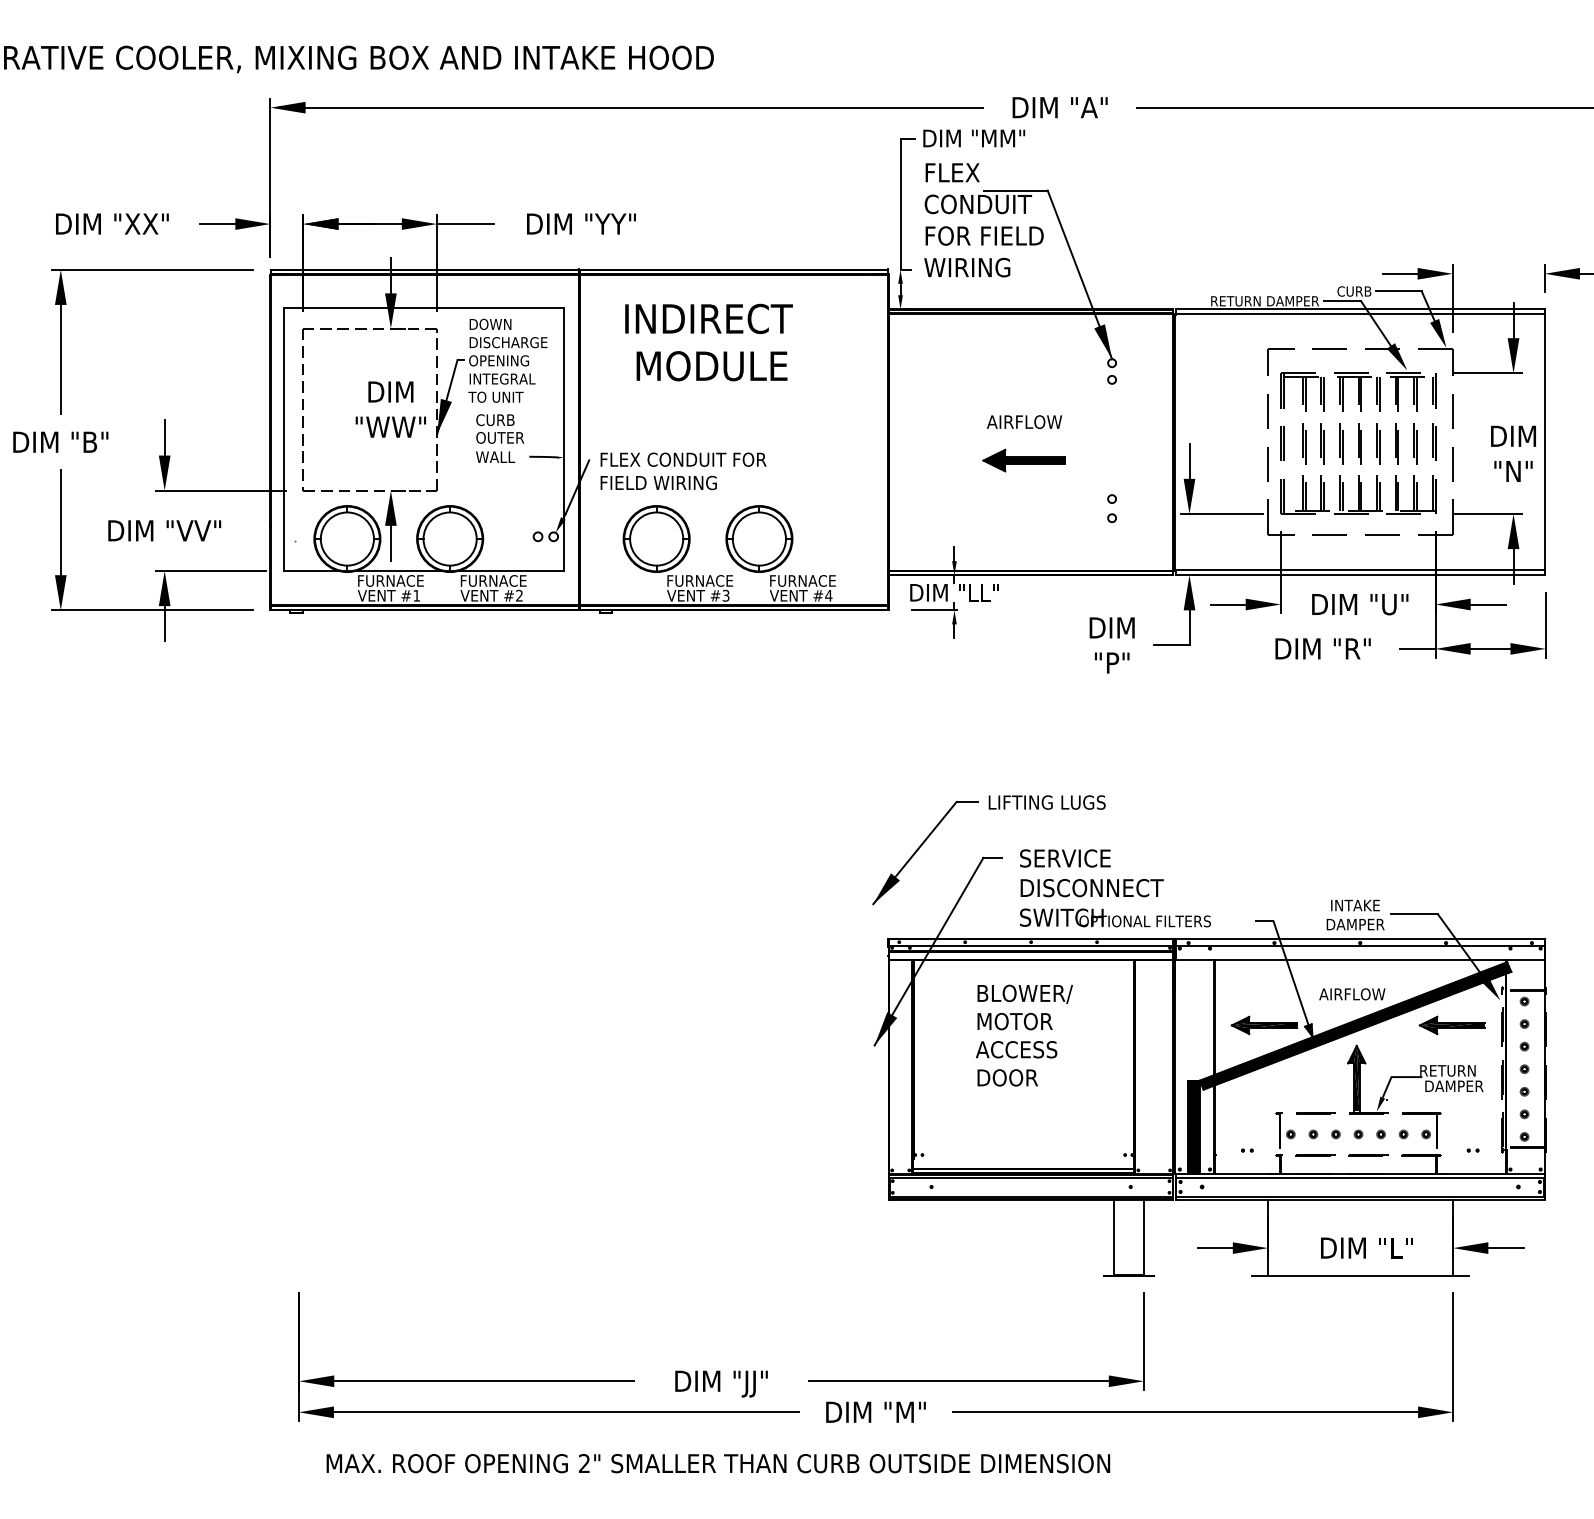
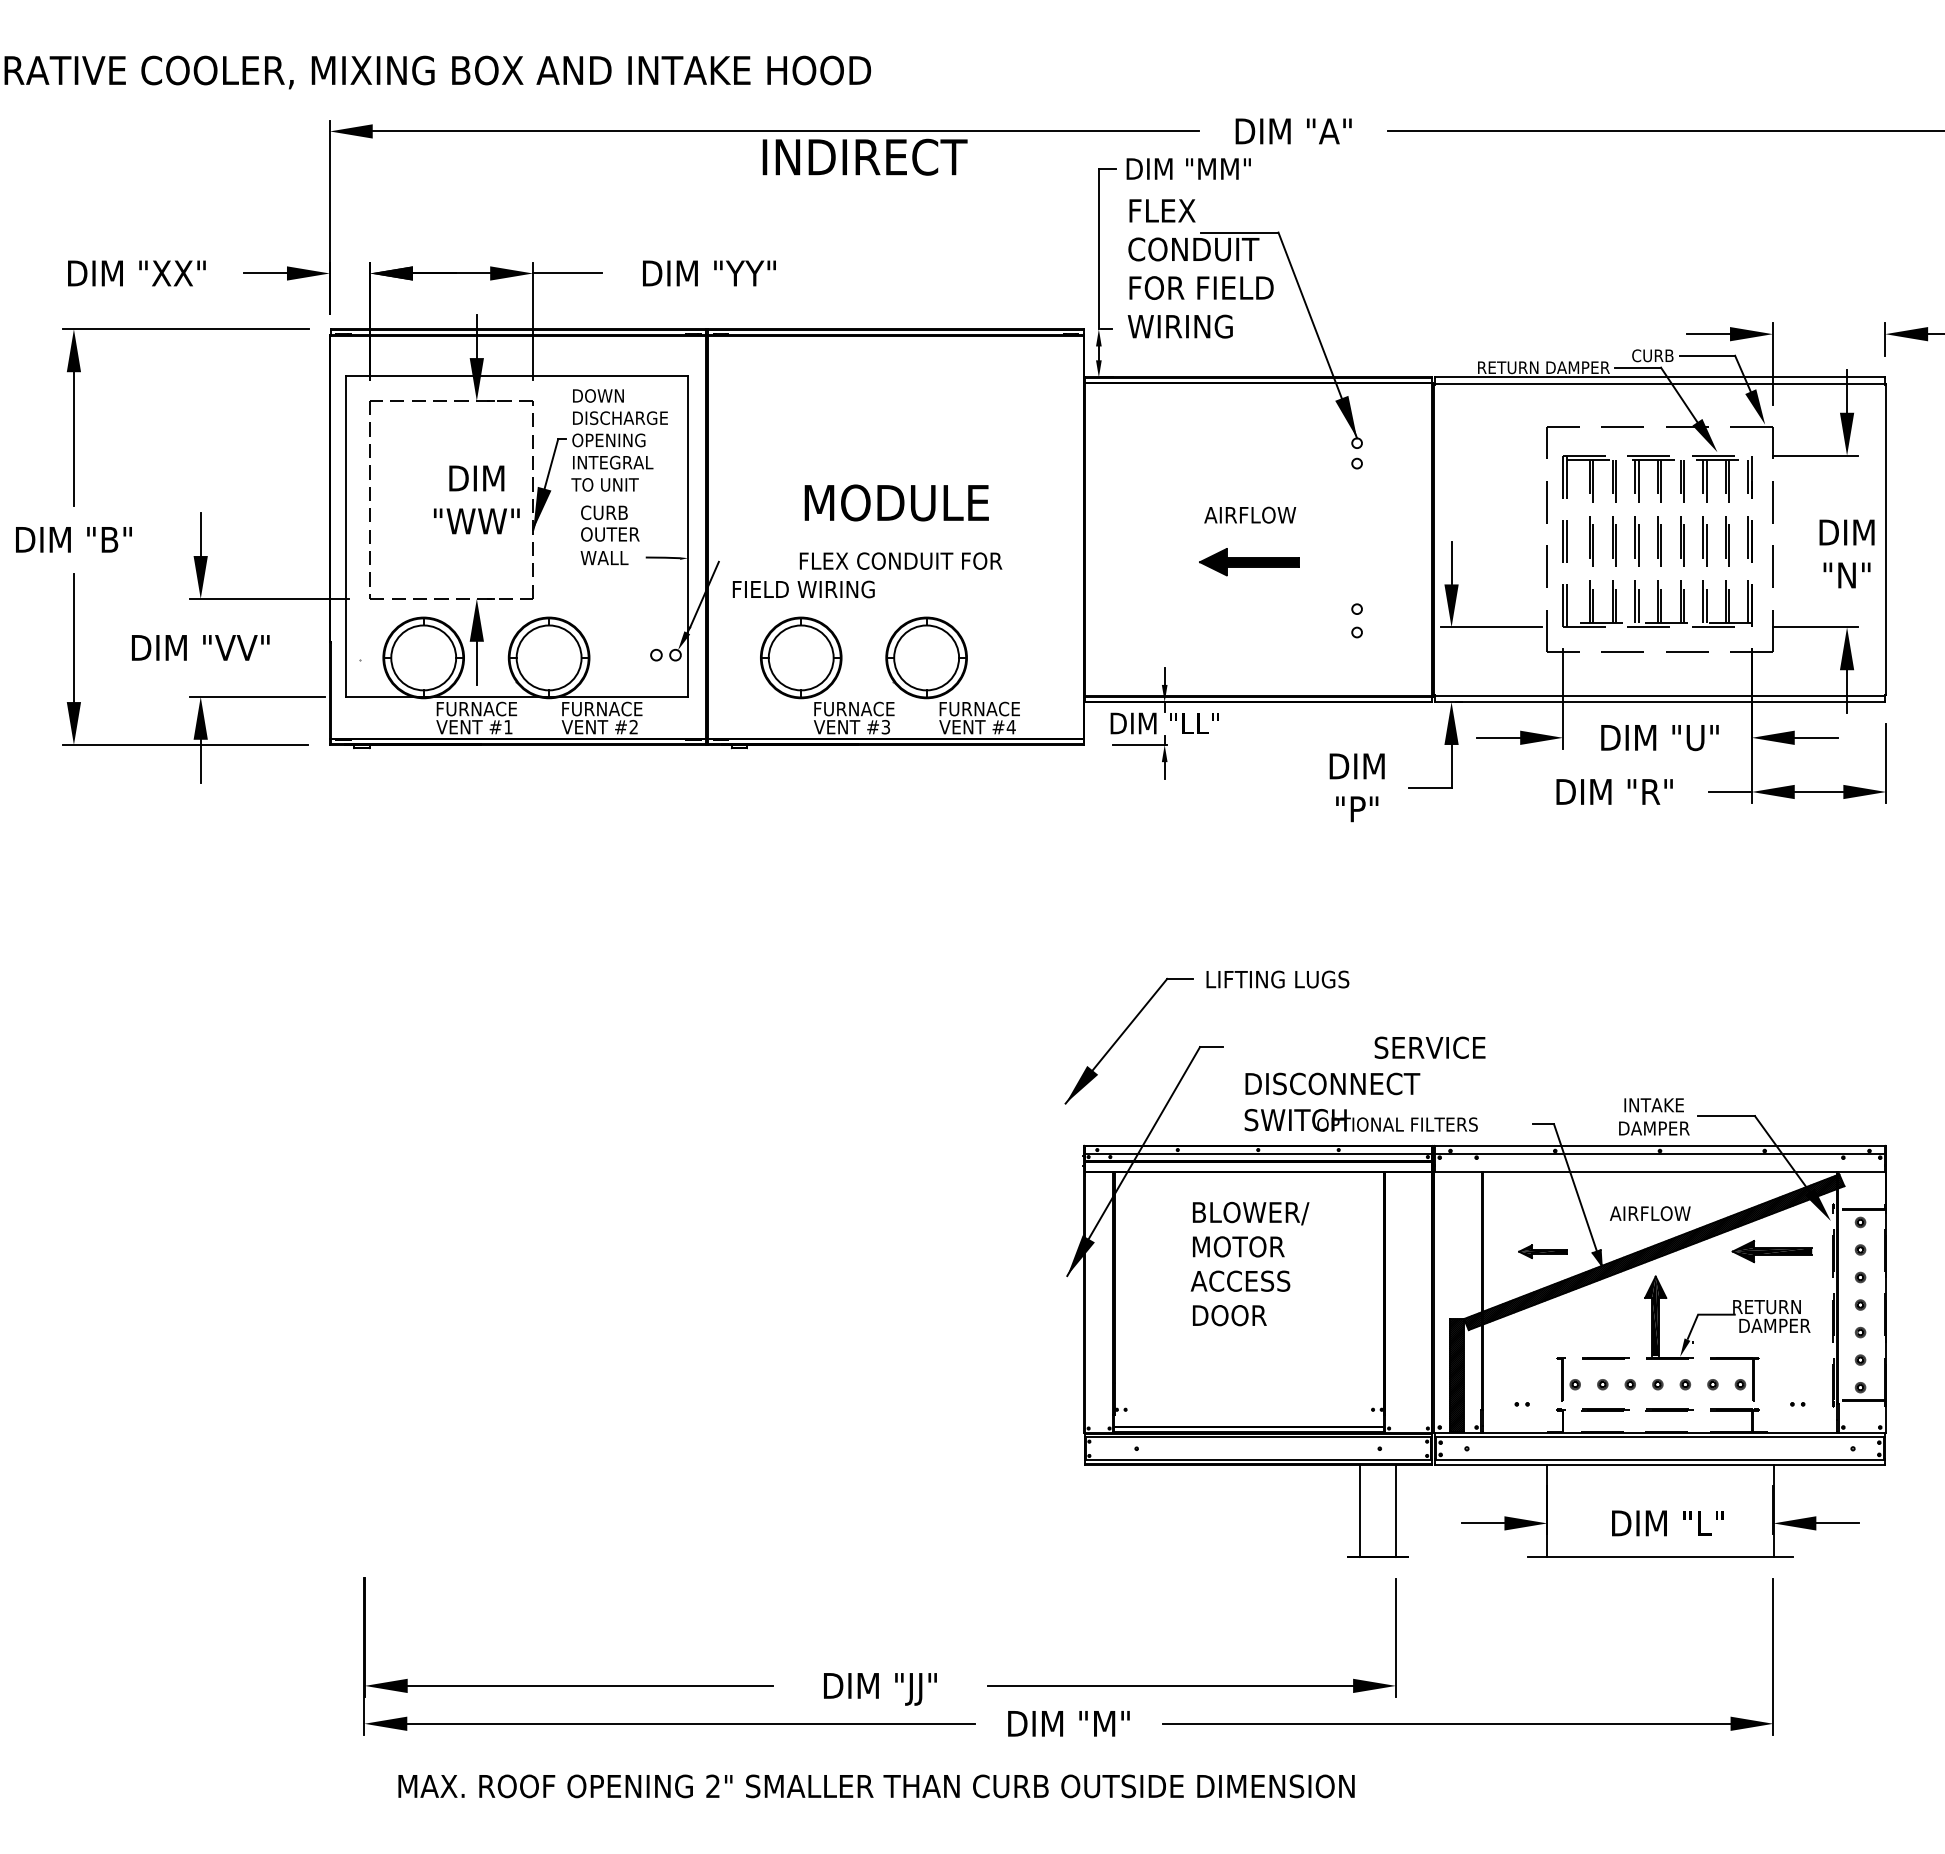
text: (708, 318) -> (864, 156), moved
text: (711, 365) -> (896, 502), moved
text: (683, 459) -> (900, 560), moved
text: (1064, 858) -> (1429, 1047), moved
part: (1264, 1025) -> (1542, 1251), size x0.6

